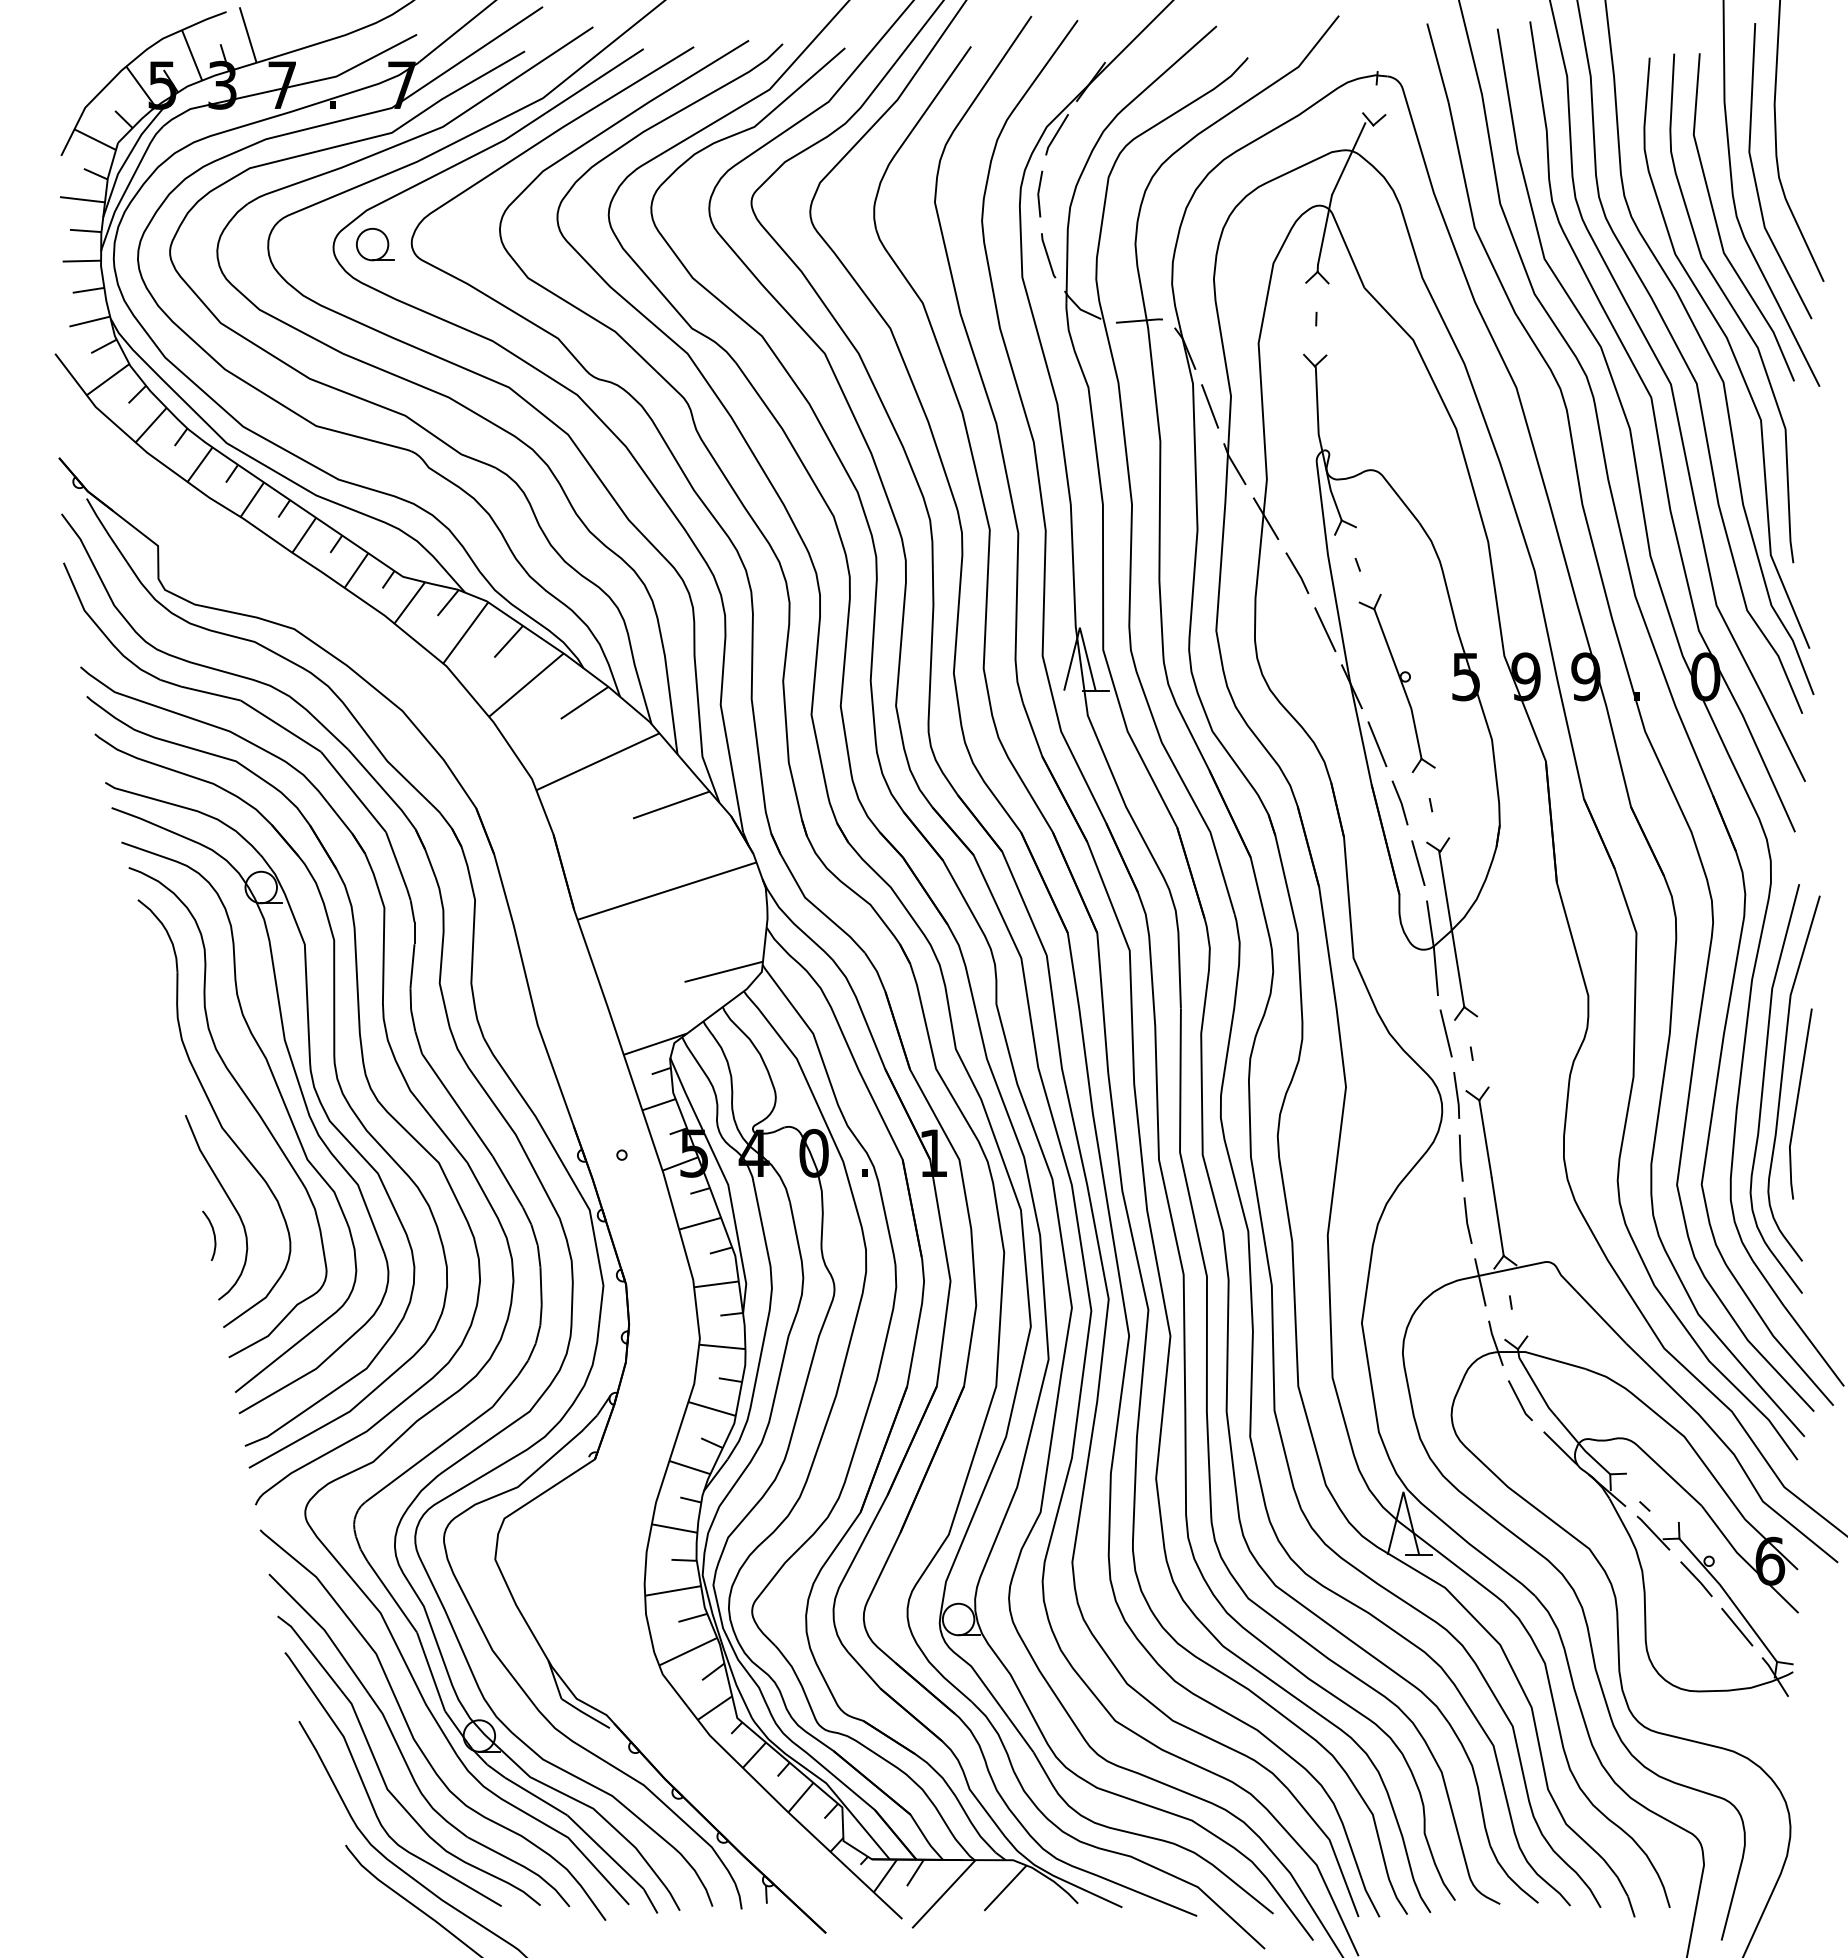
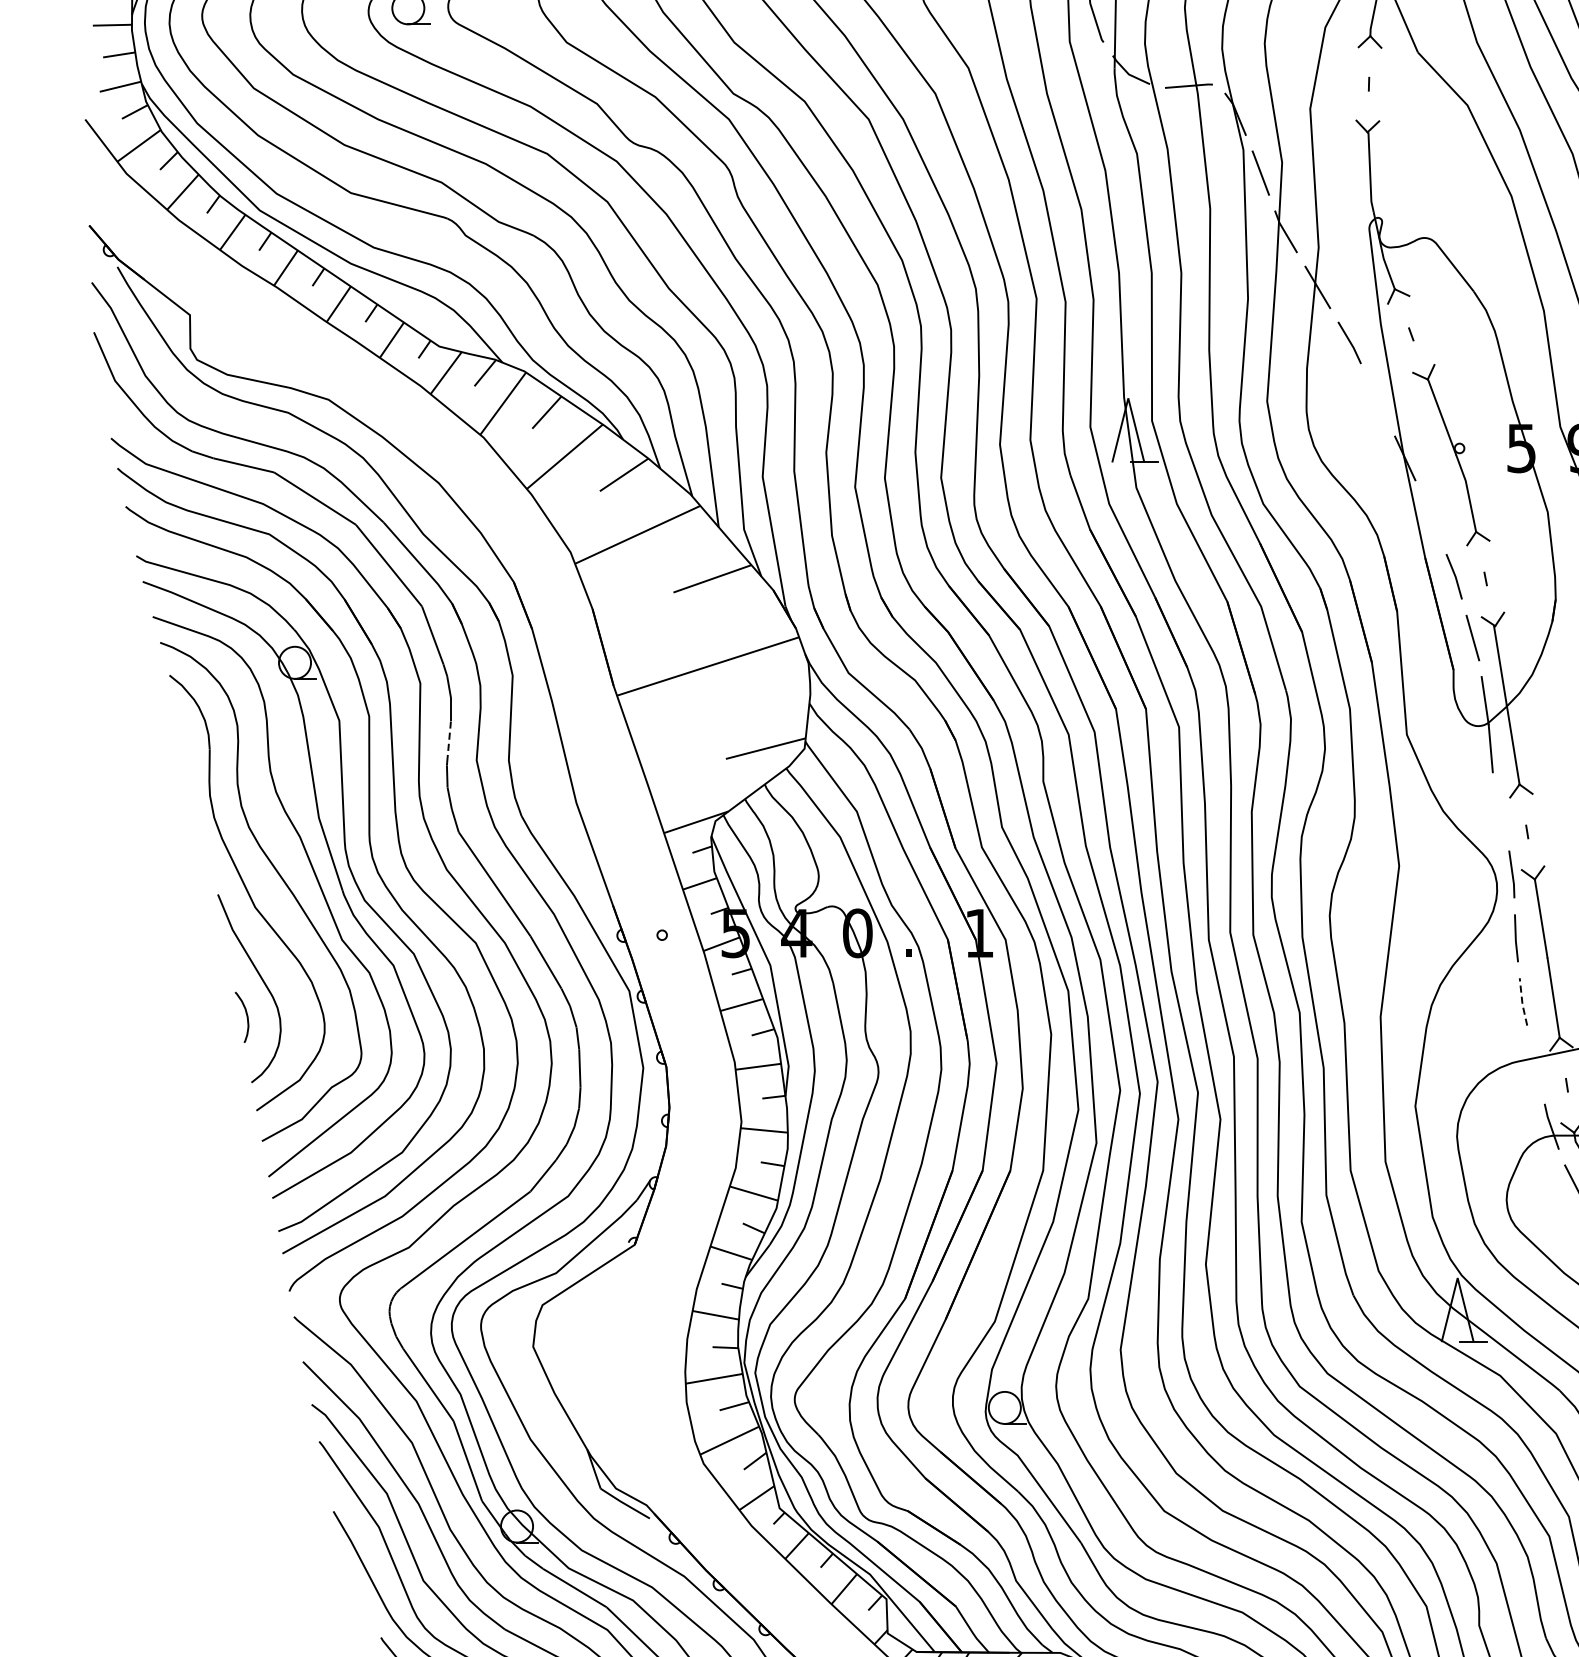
line: (1325, 629) -> (1378, 400), removed
line: (1377, 744) -> (1431, 517), removed
line: (412, 964) -> (448, 741), solid -> dashed
line: (1445, 1033) -> (1500, 811), removed
line: (1466, 1221) -> (1521, 1002), solid -> dashed
line: (1480, 1282) -> (1536, 1064), removed

